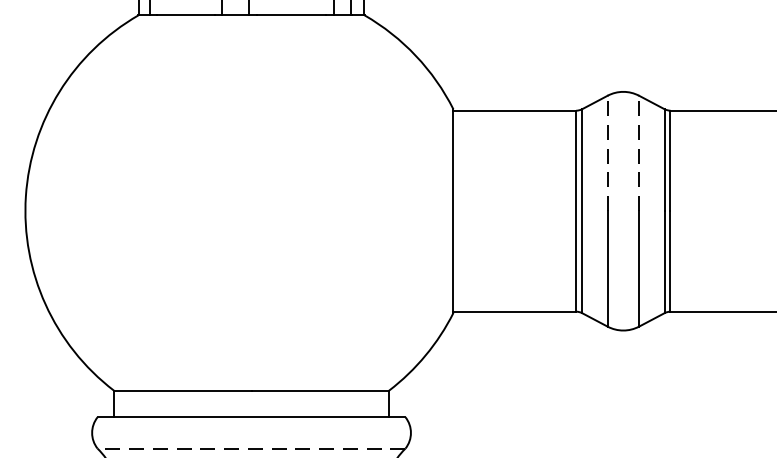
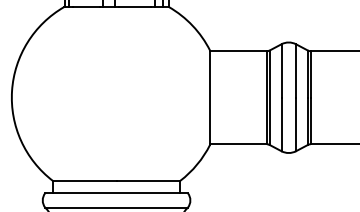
line: (607, 154) -> (281, 71), dashed -> solid
line: (640, 154) -> (296, 71), dashed -> solid
line: (251, 448) -> (116, 207), dashed -> solid

